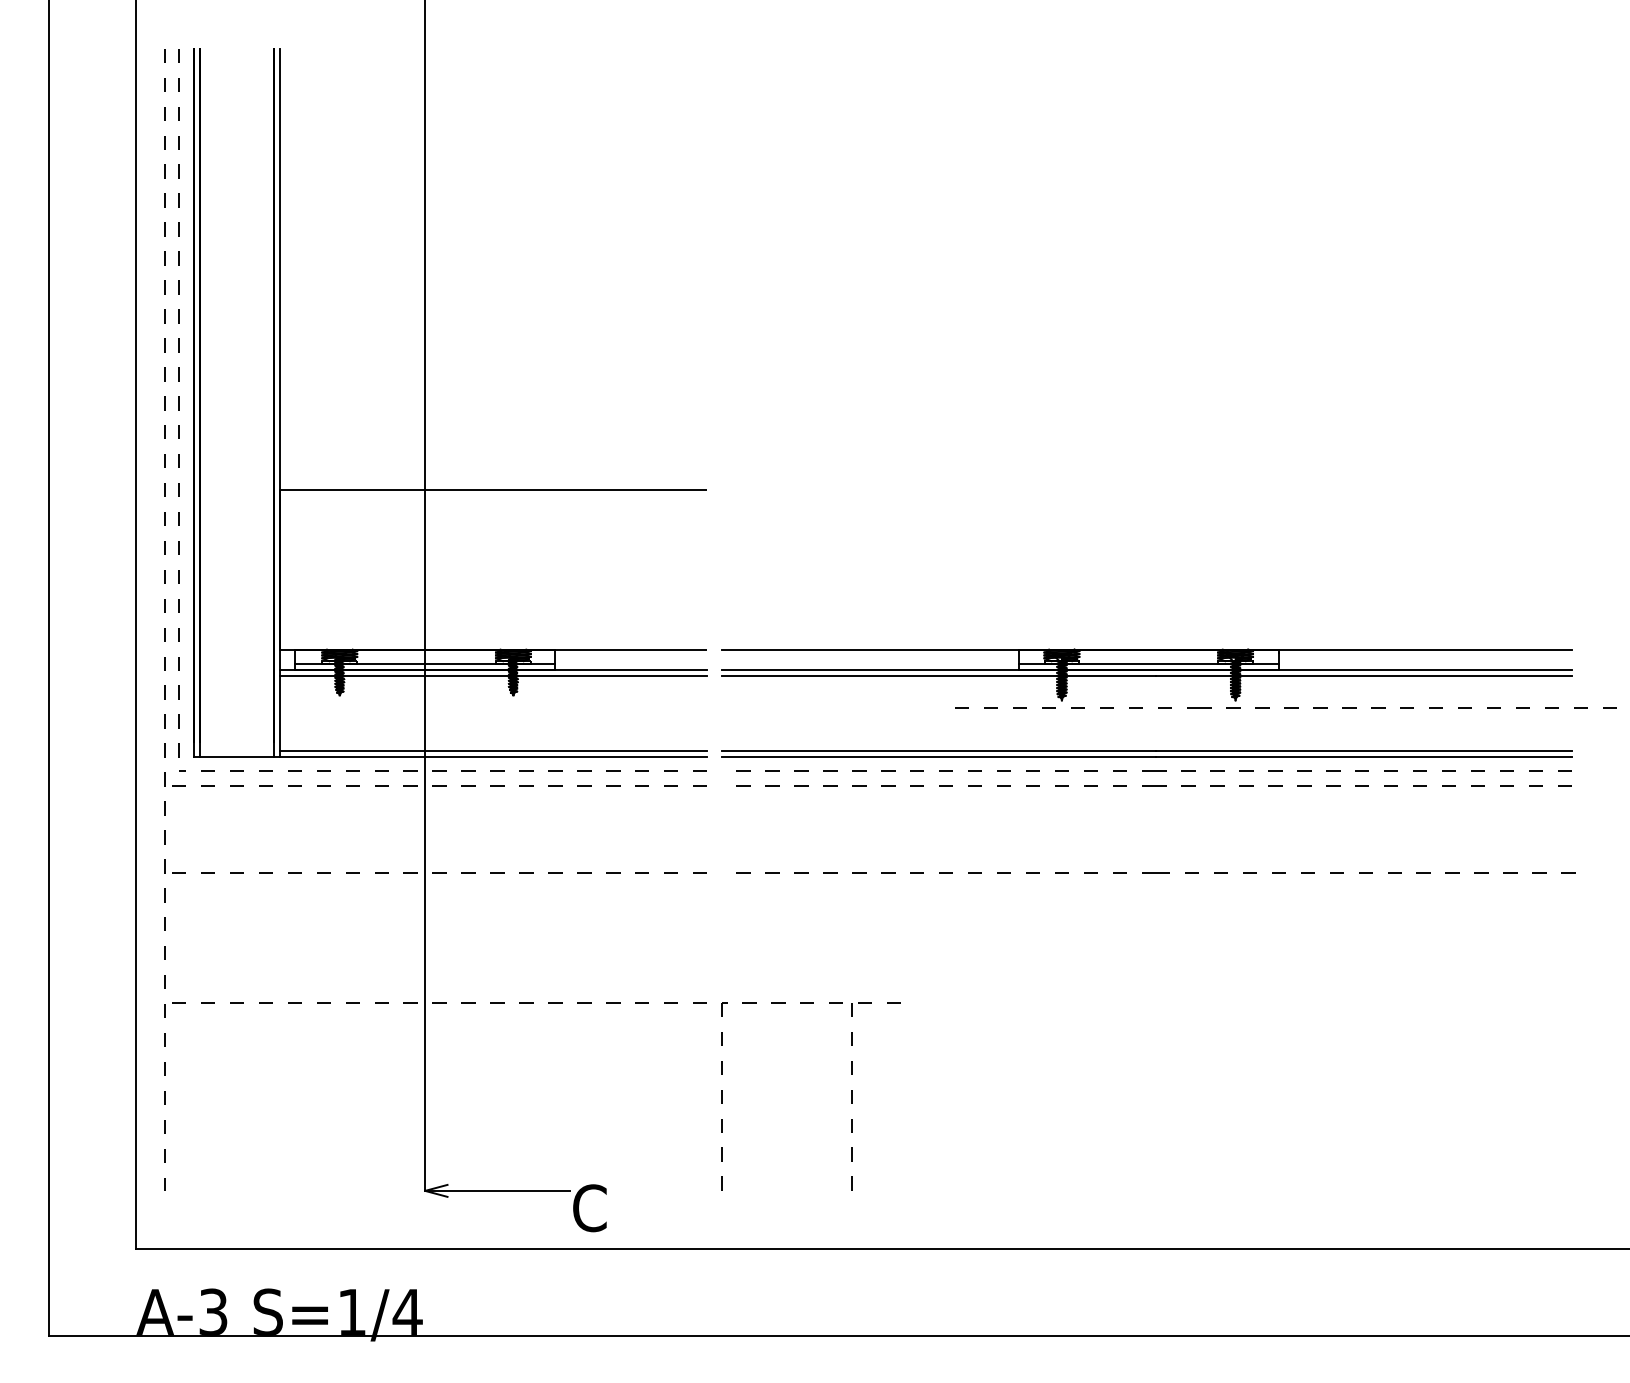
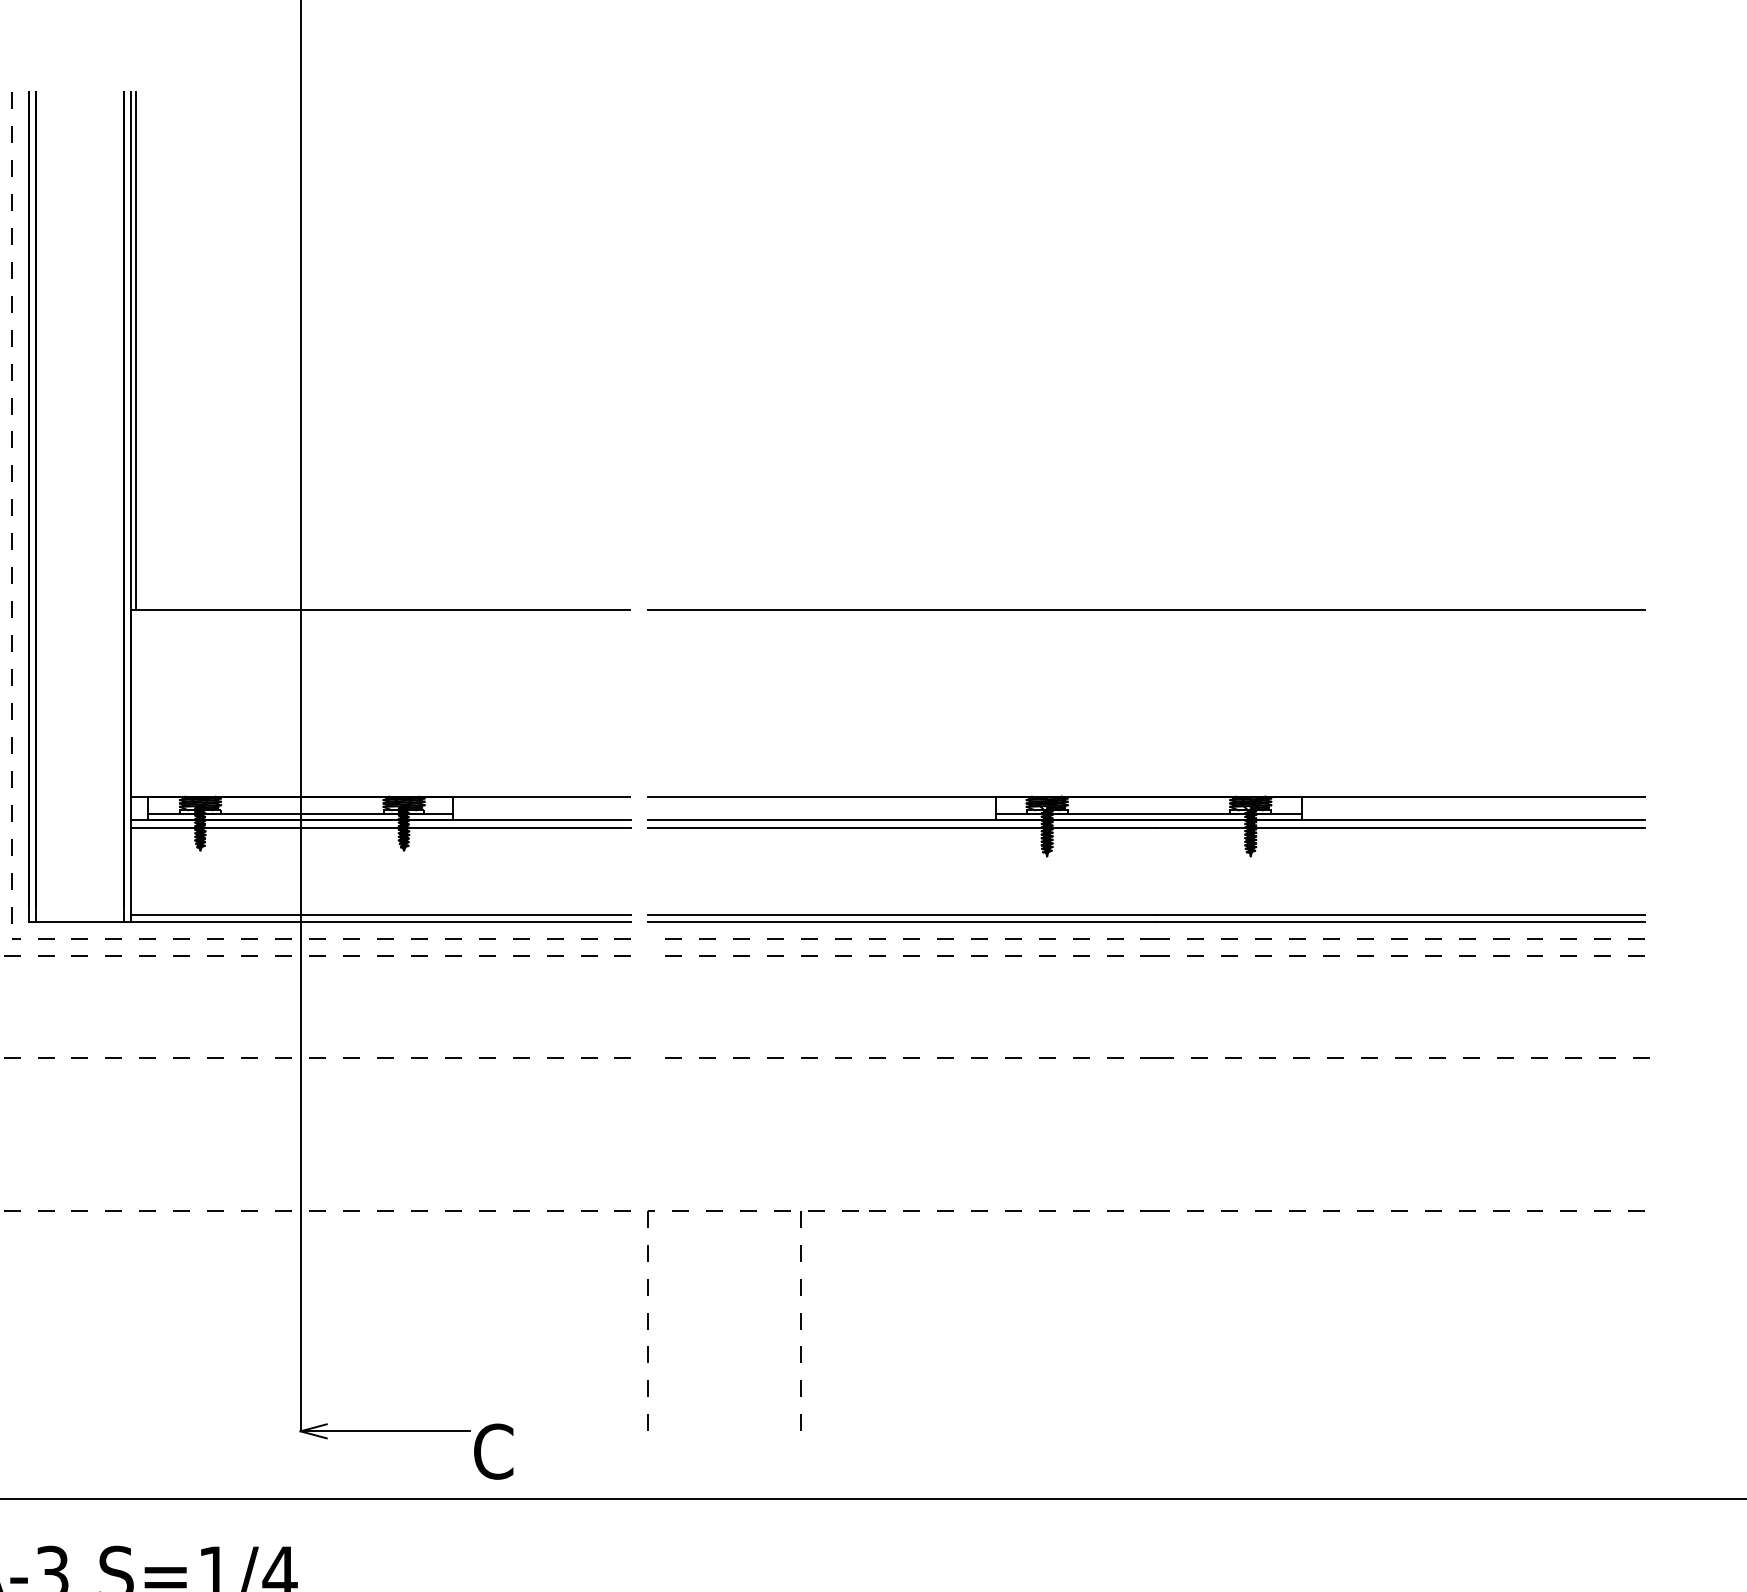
line: (284, 269) -> (135, 350), added
line: (1146, 490) -> (1146, 610), added
part: (1285, 707) -> (1256, 1210), moved

